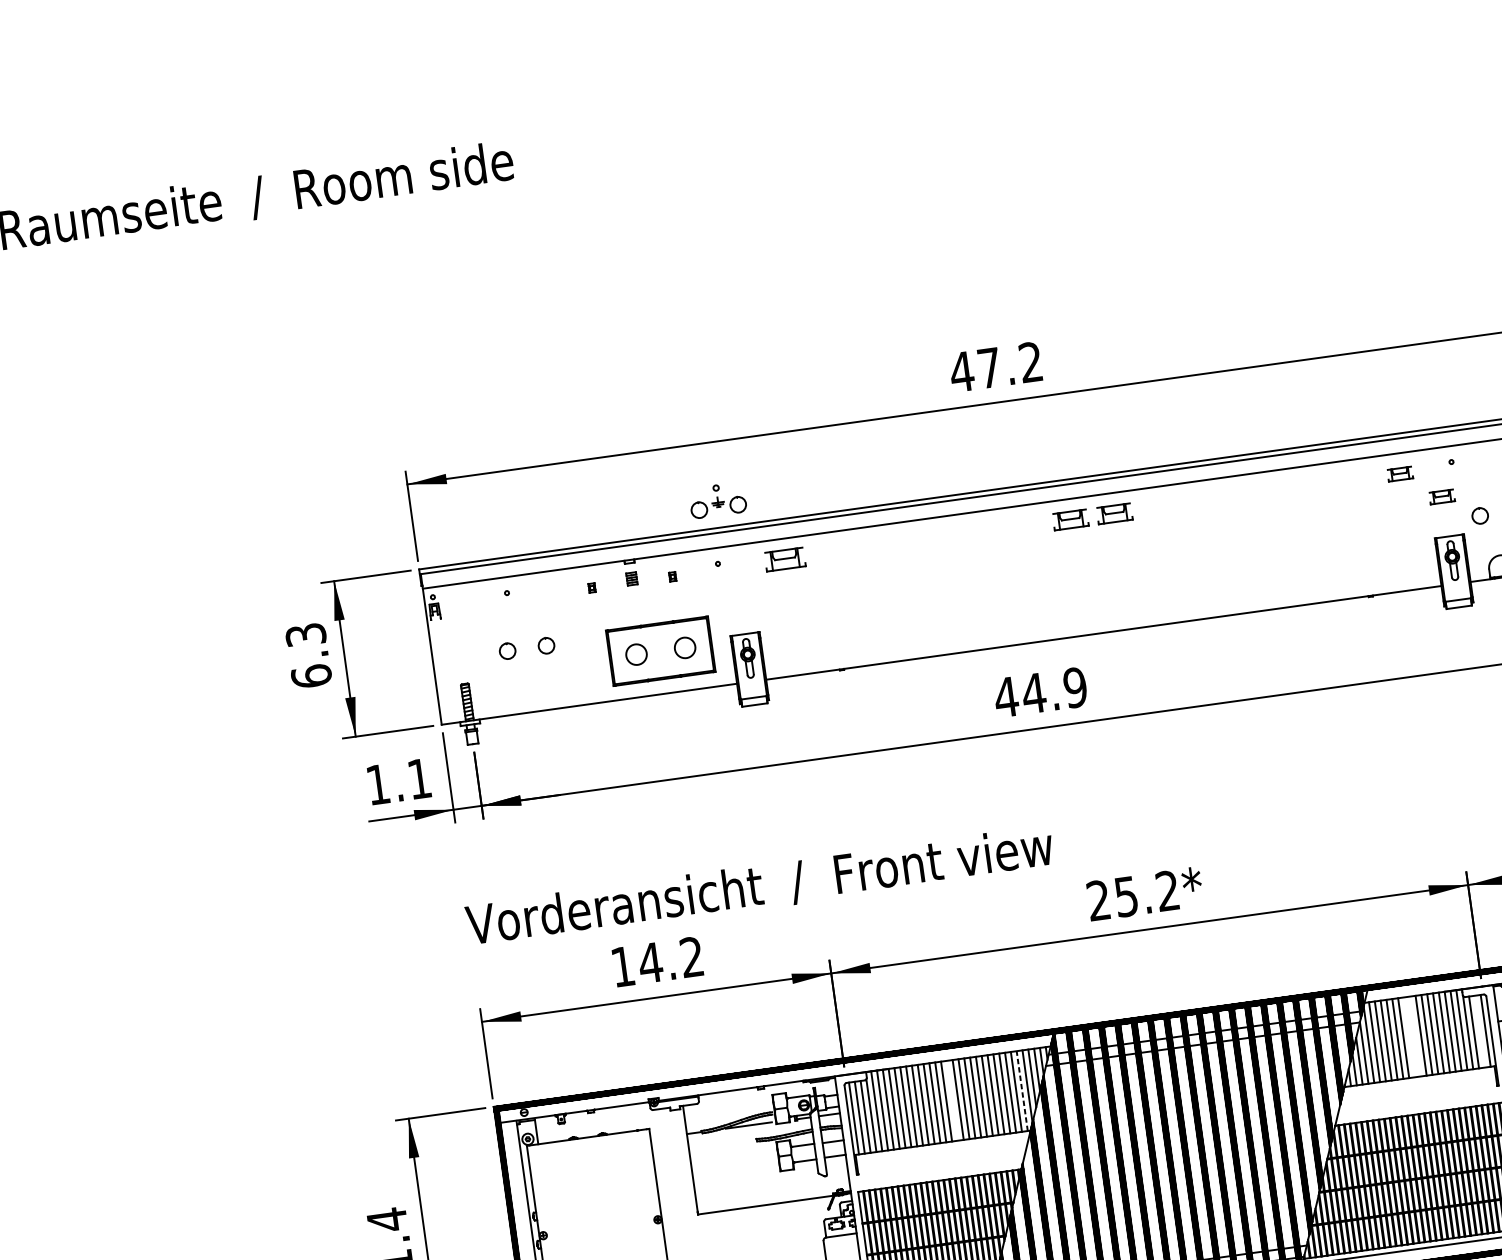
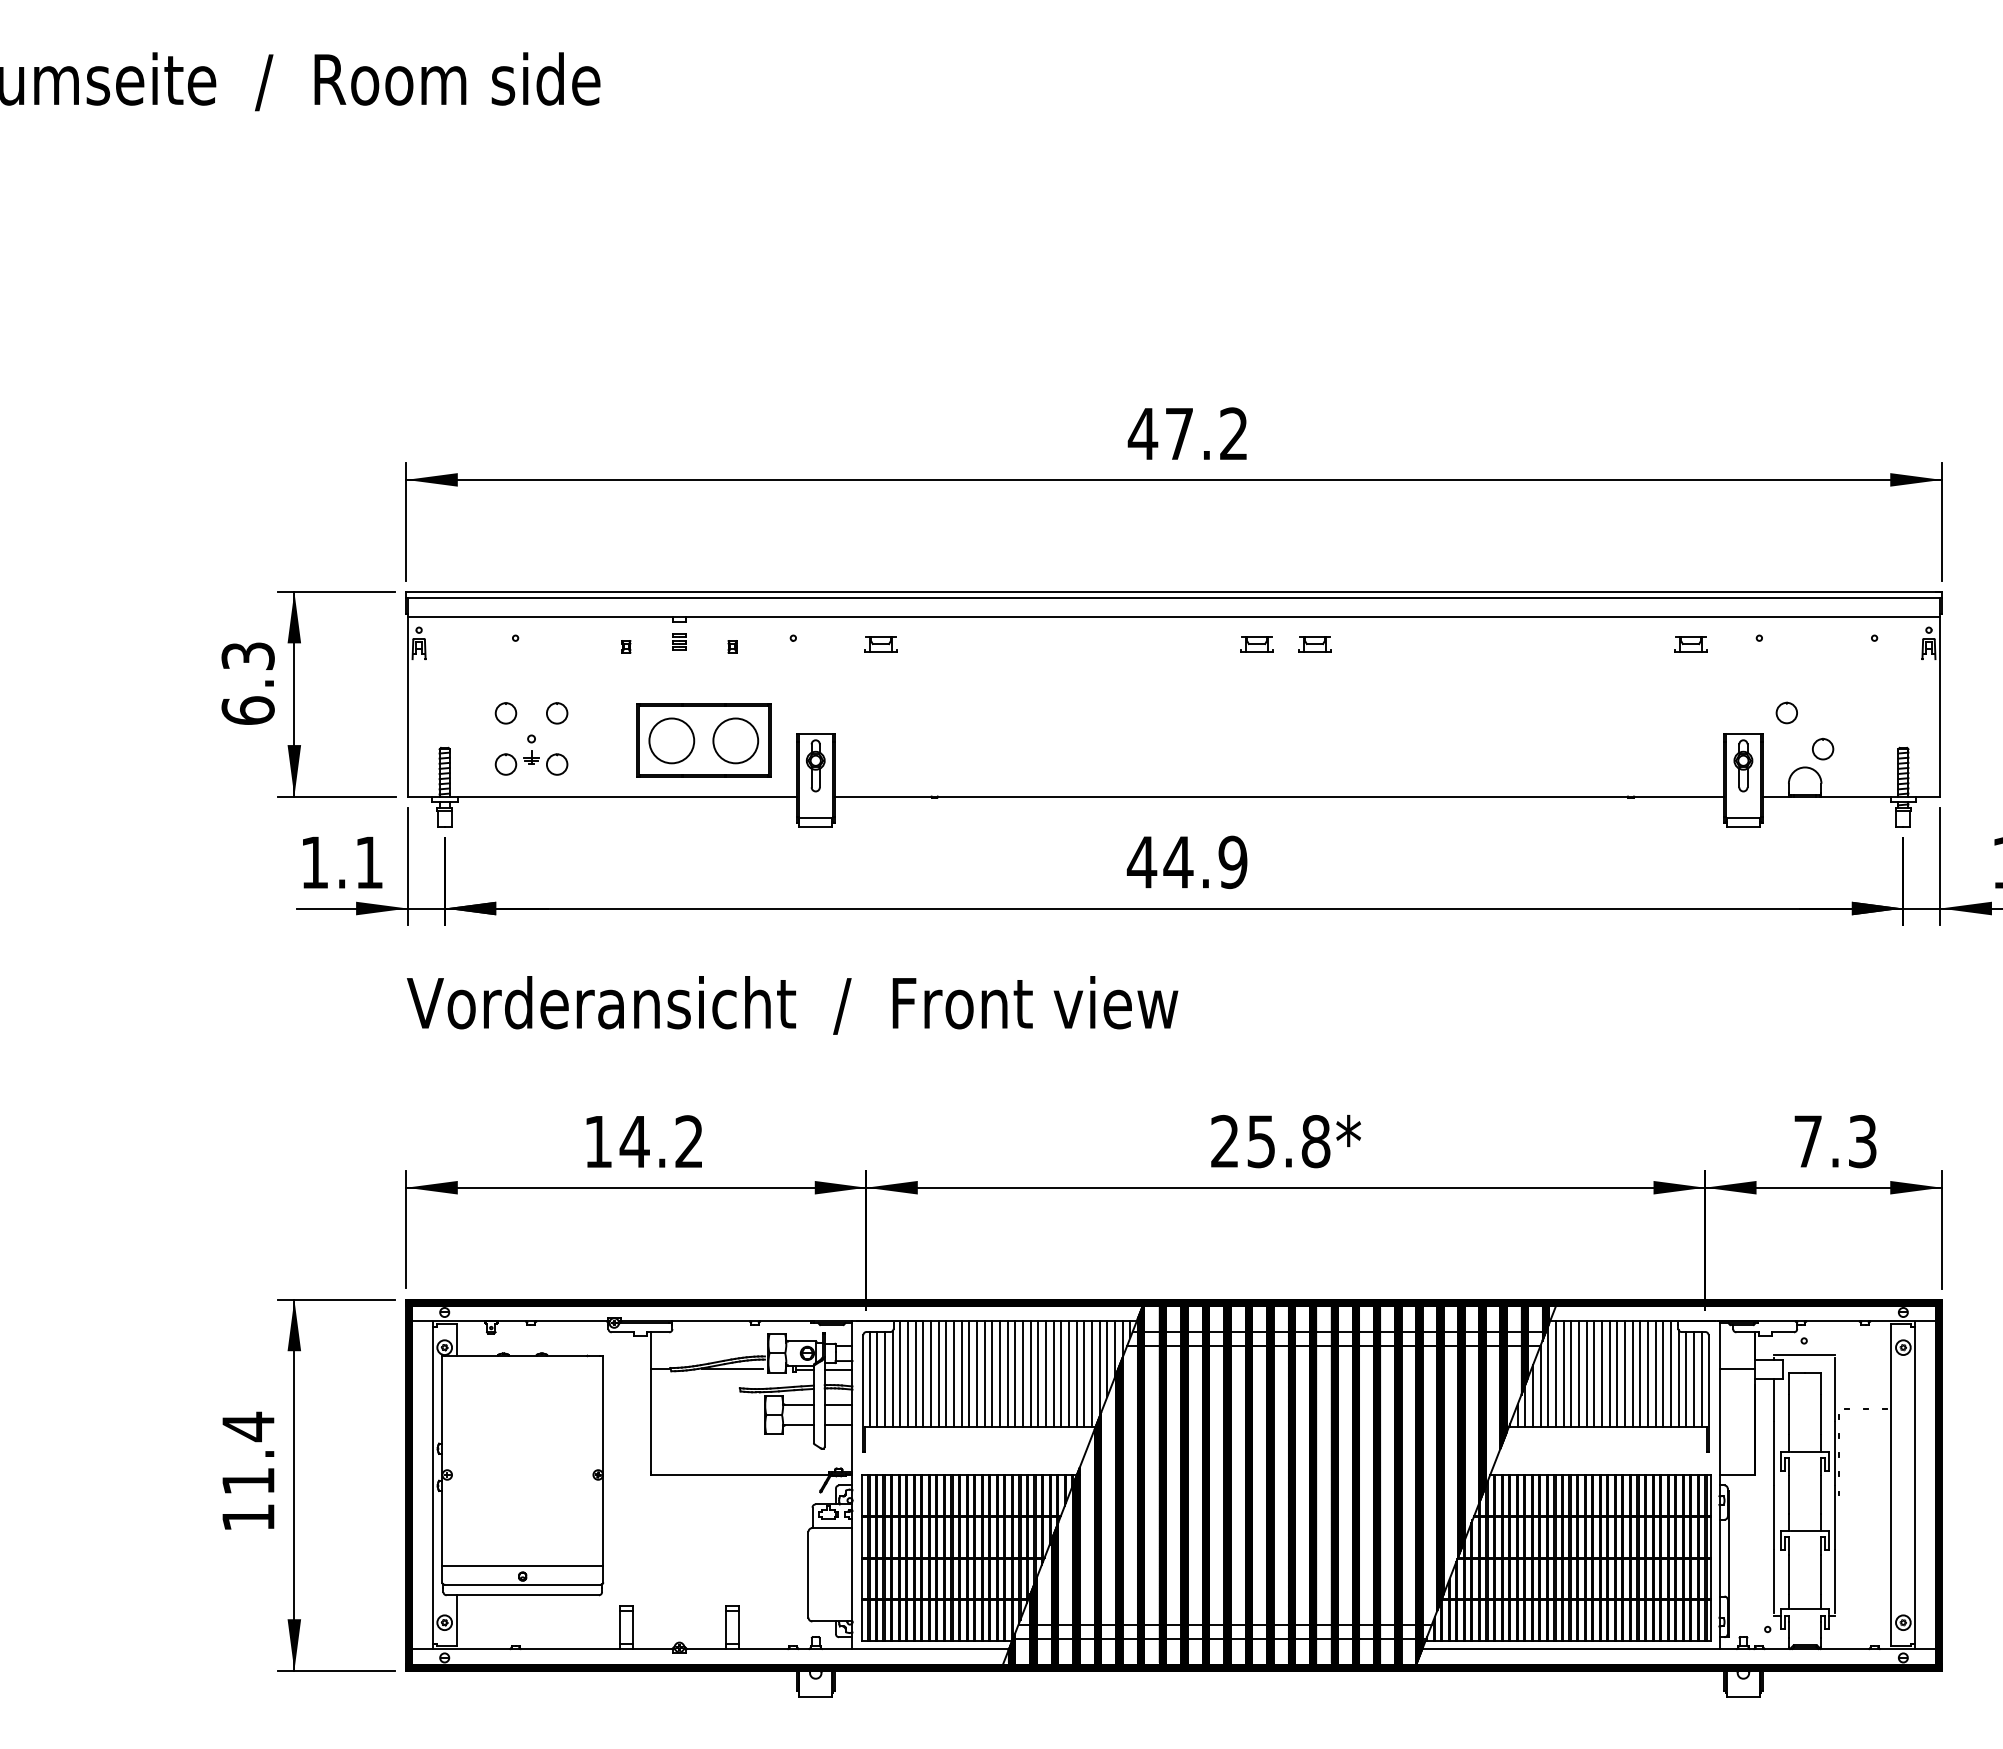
part: (1441, 496) -> (1740, 681), removed
part: (717, 499) -> (531, 754), moved
part: (1114, 513) -> (1314, 644), size x0.71
part: (1070, 519) -> (1256, 644), size x0.71
part: (784, 559) -> (880, 644), size x0.62
circle: (684, 647) -> (735, 740), size x1.67
circle: (636, 654) -> (671, 740), size x1.67
text: (759, 887) -> (792, 1005), moved
text: (1167, 890) -> (1315, 1141), 25.2 -> 25.8
line: (1479, 1031) -> (1693, 1379), added
line: (1415, 1036) -> (1609, 1373), added
line: (1409, 1037) -> (1601, 1373), added
line: (1021, 1091) -> (1091, 1374), dashed -> solid
line: (951, 1100) -> (999, 1373), added

